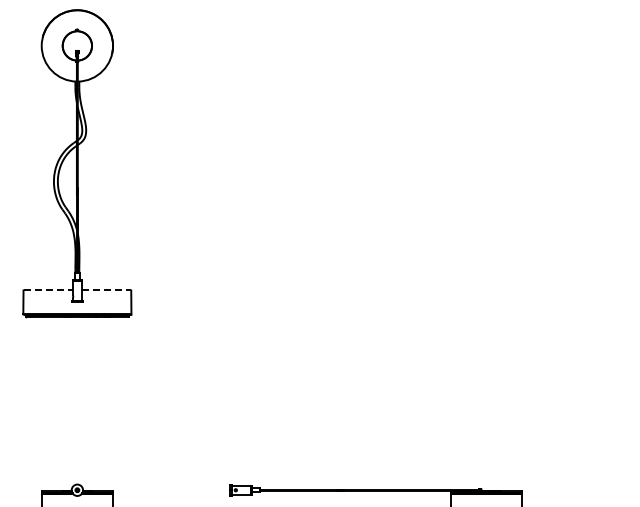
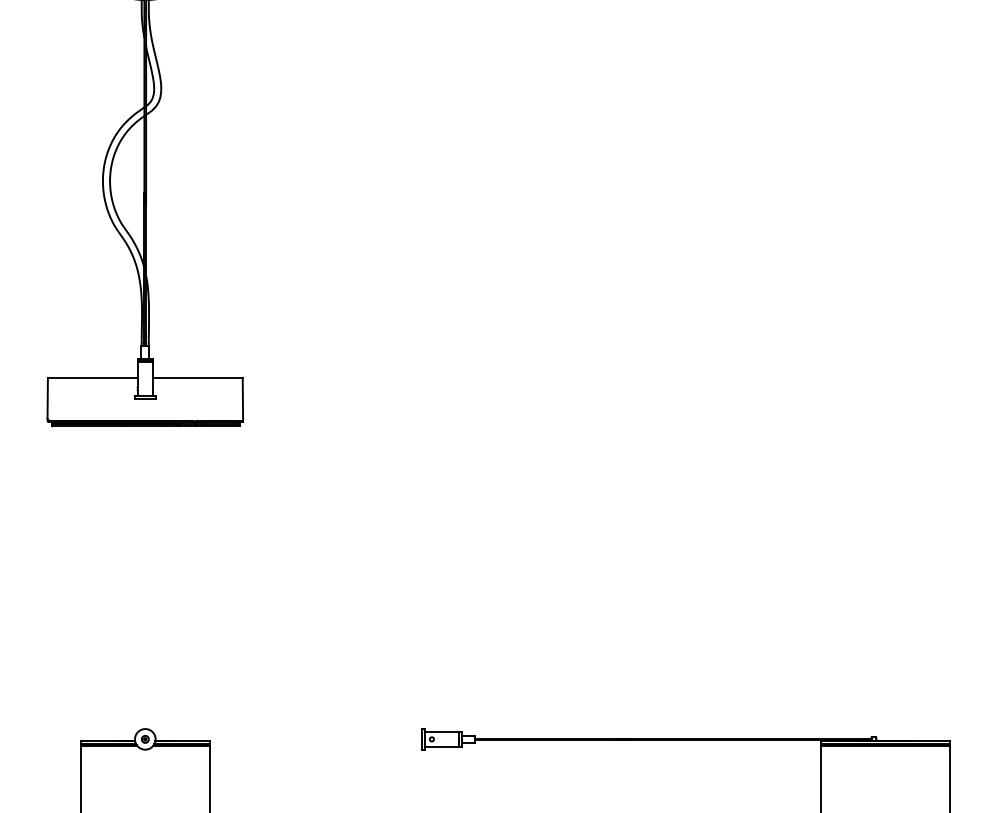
line: (48, 290) -> (93, 378), dashed -> solid
line: (106, 290) -> (197, 378), dashed -> solid

